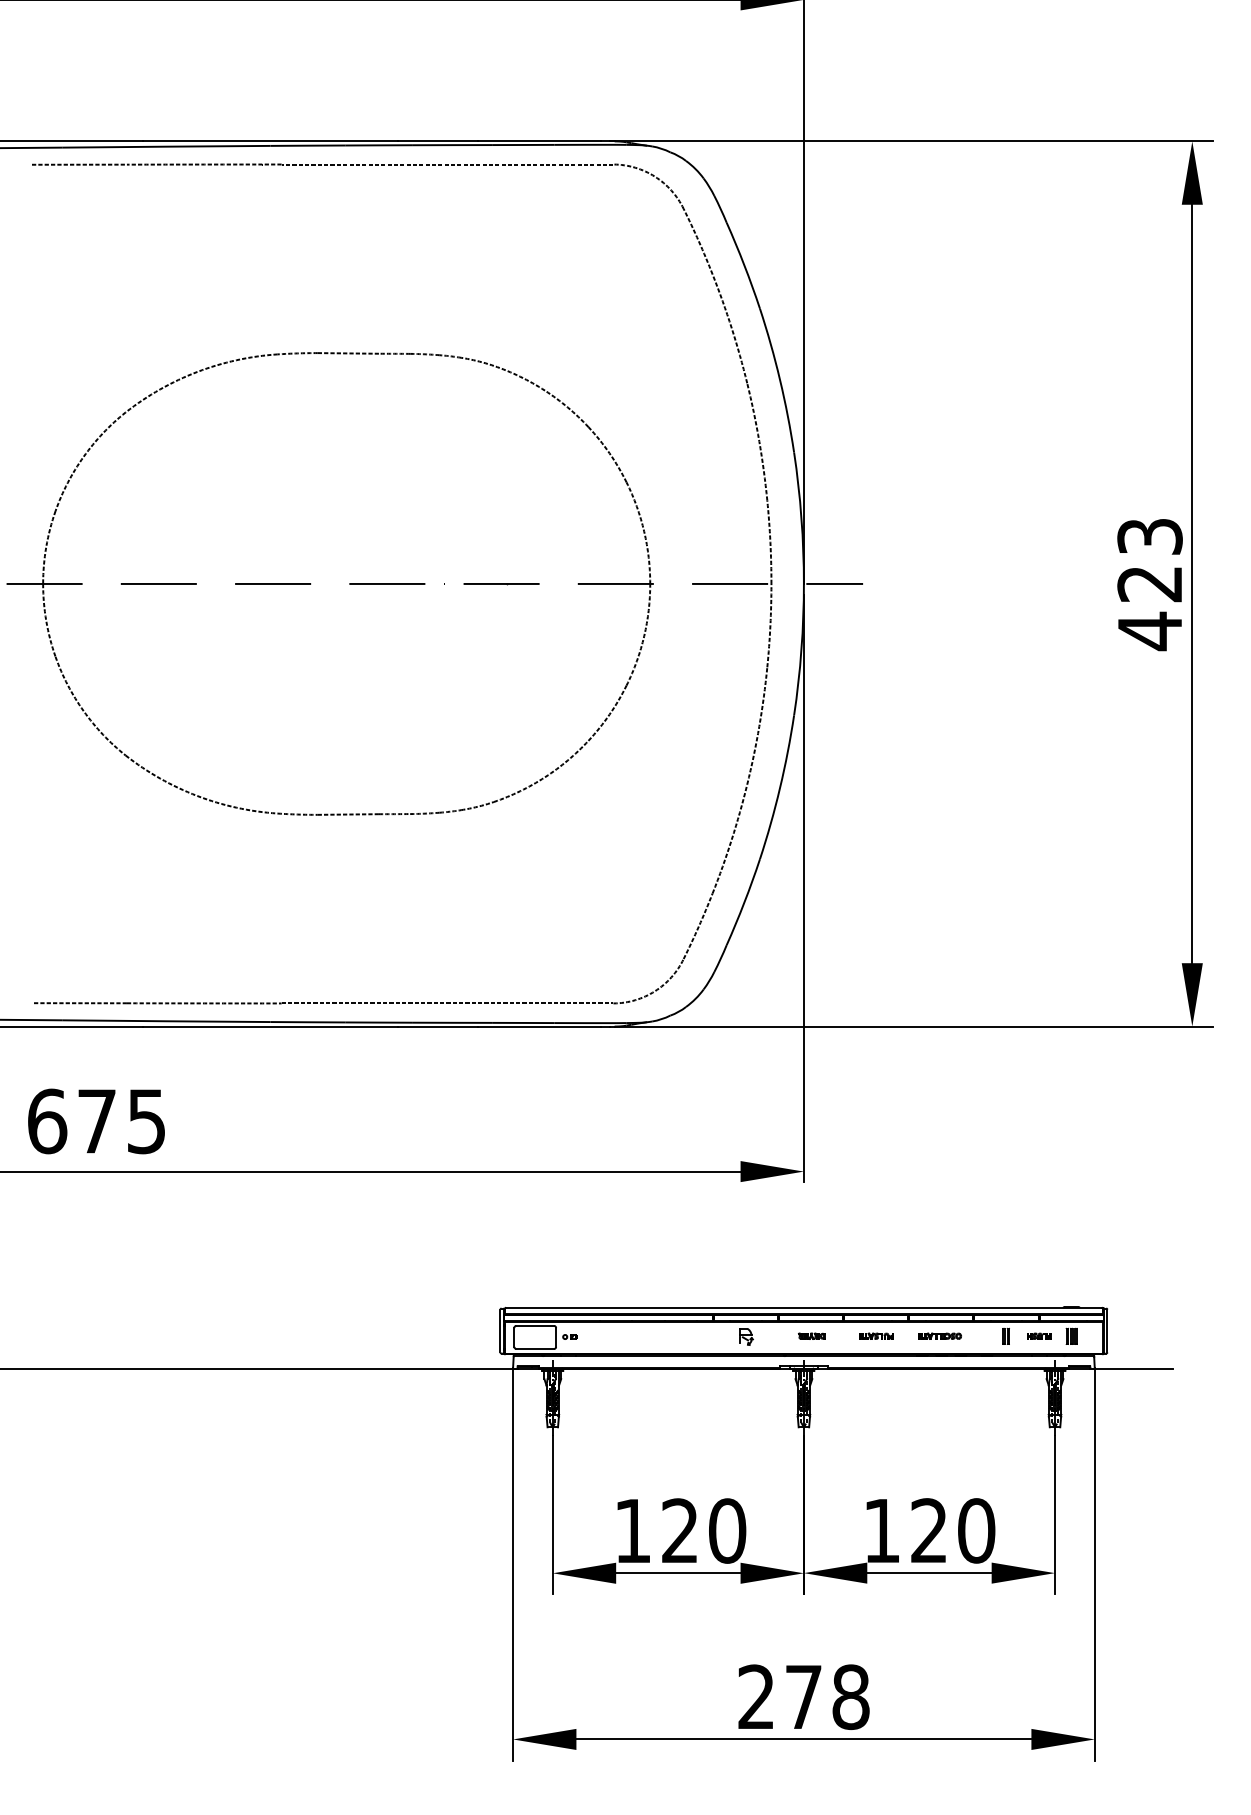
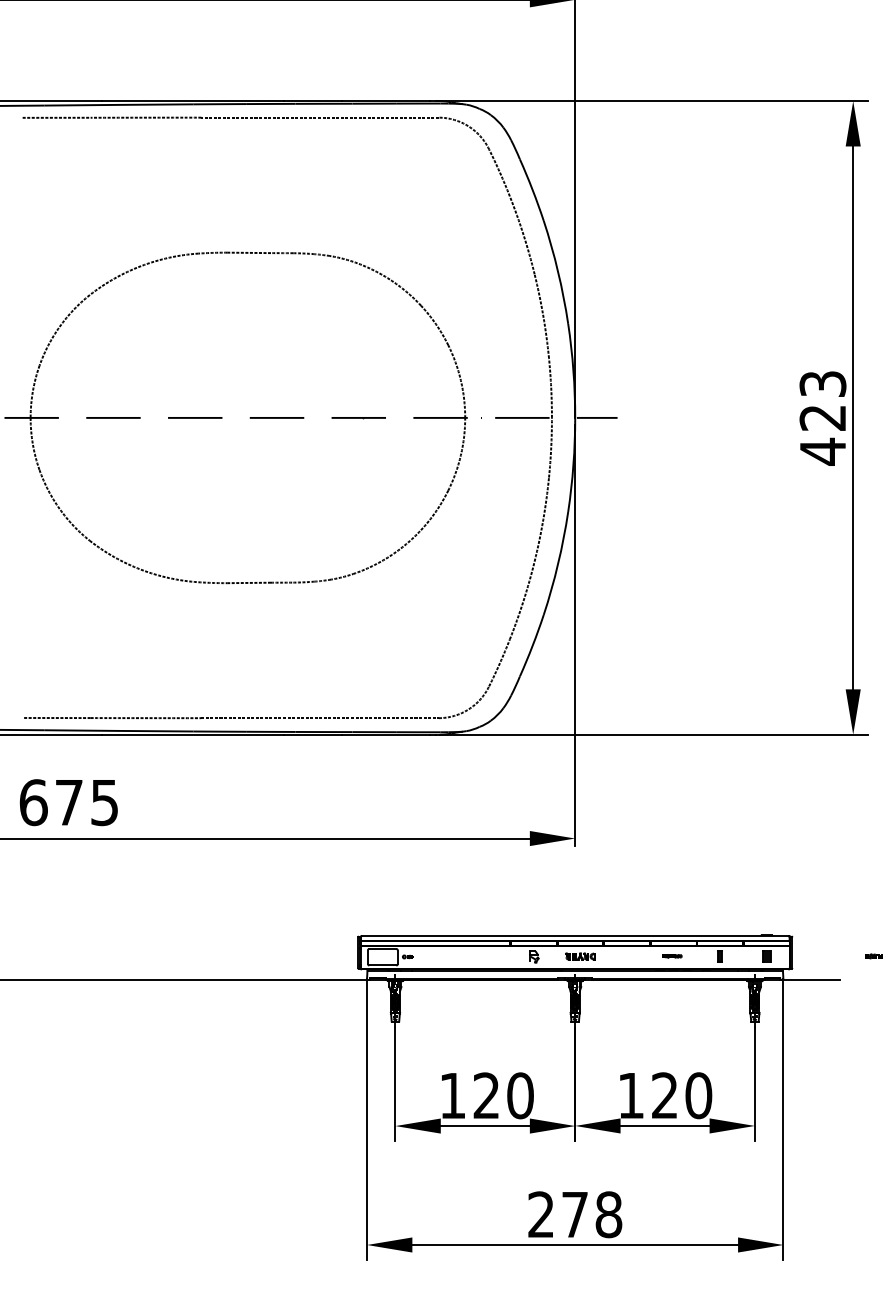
part: (811, 1335) -> (580, 955), size x1.6
part: (876, 1335) -> (627, 955), removed
part: (939, 1335) -> (672, 955), size x0.6
part: (1039, 1335) -> (874, 955), moved

